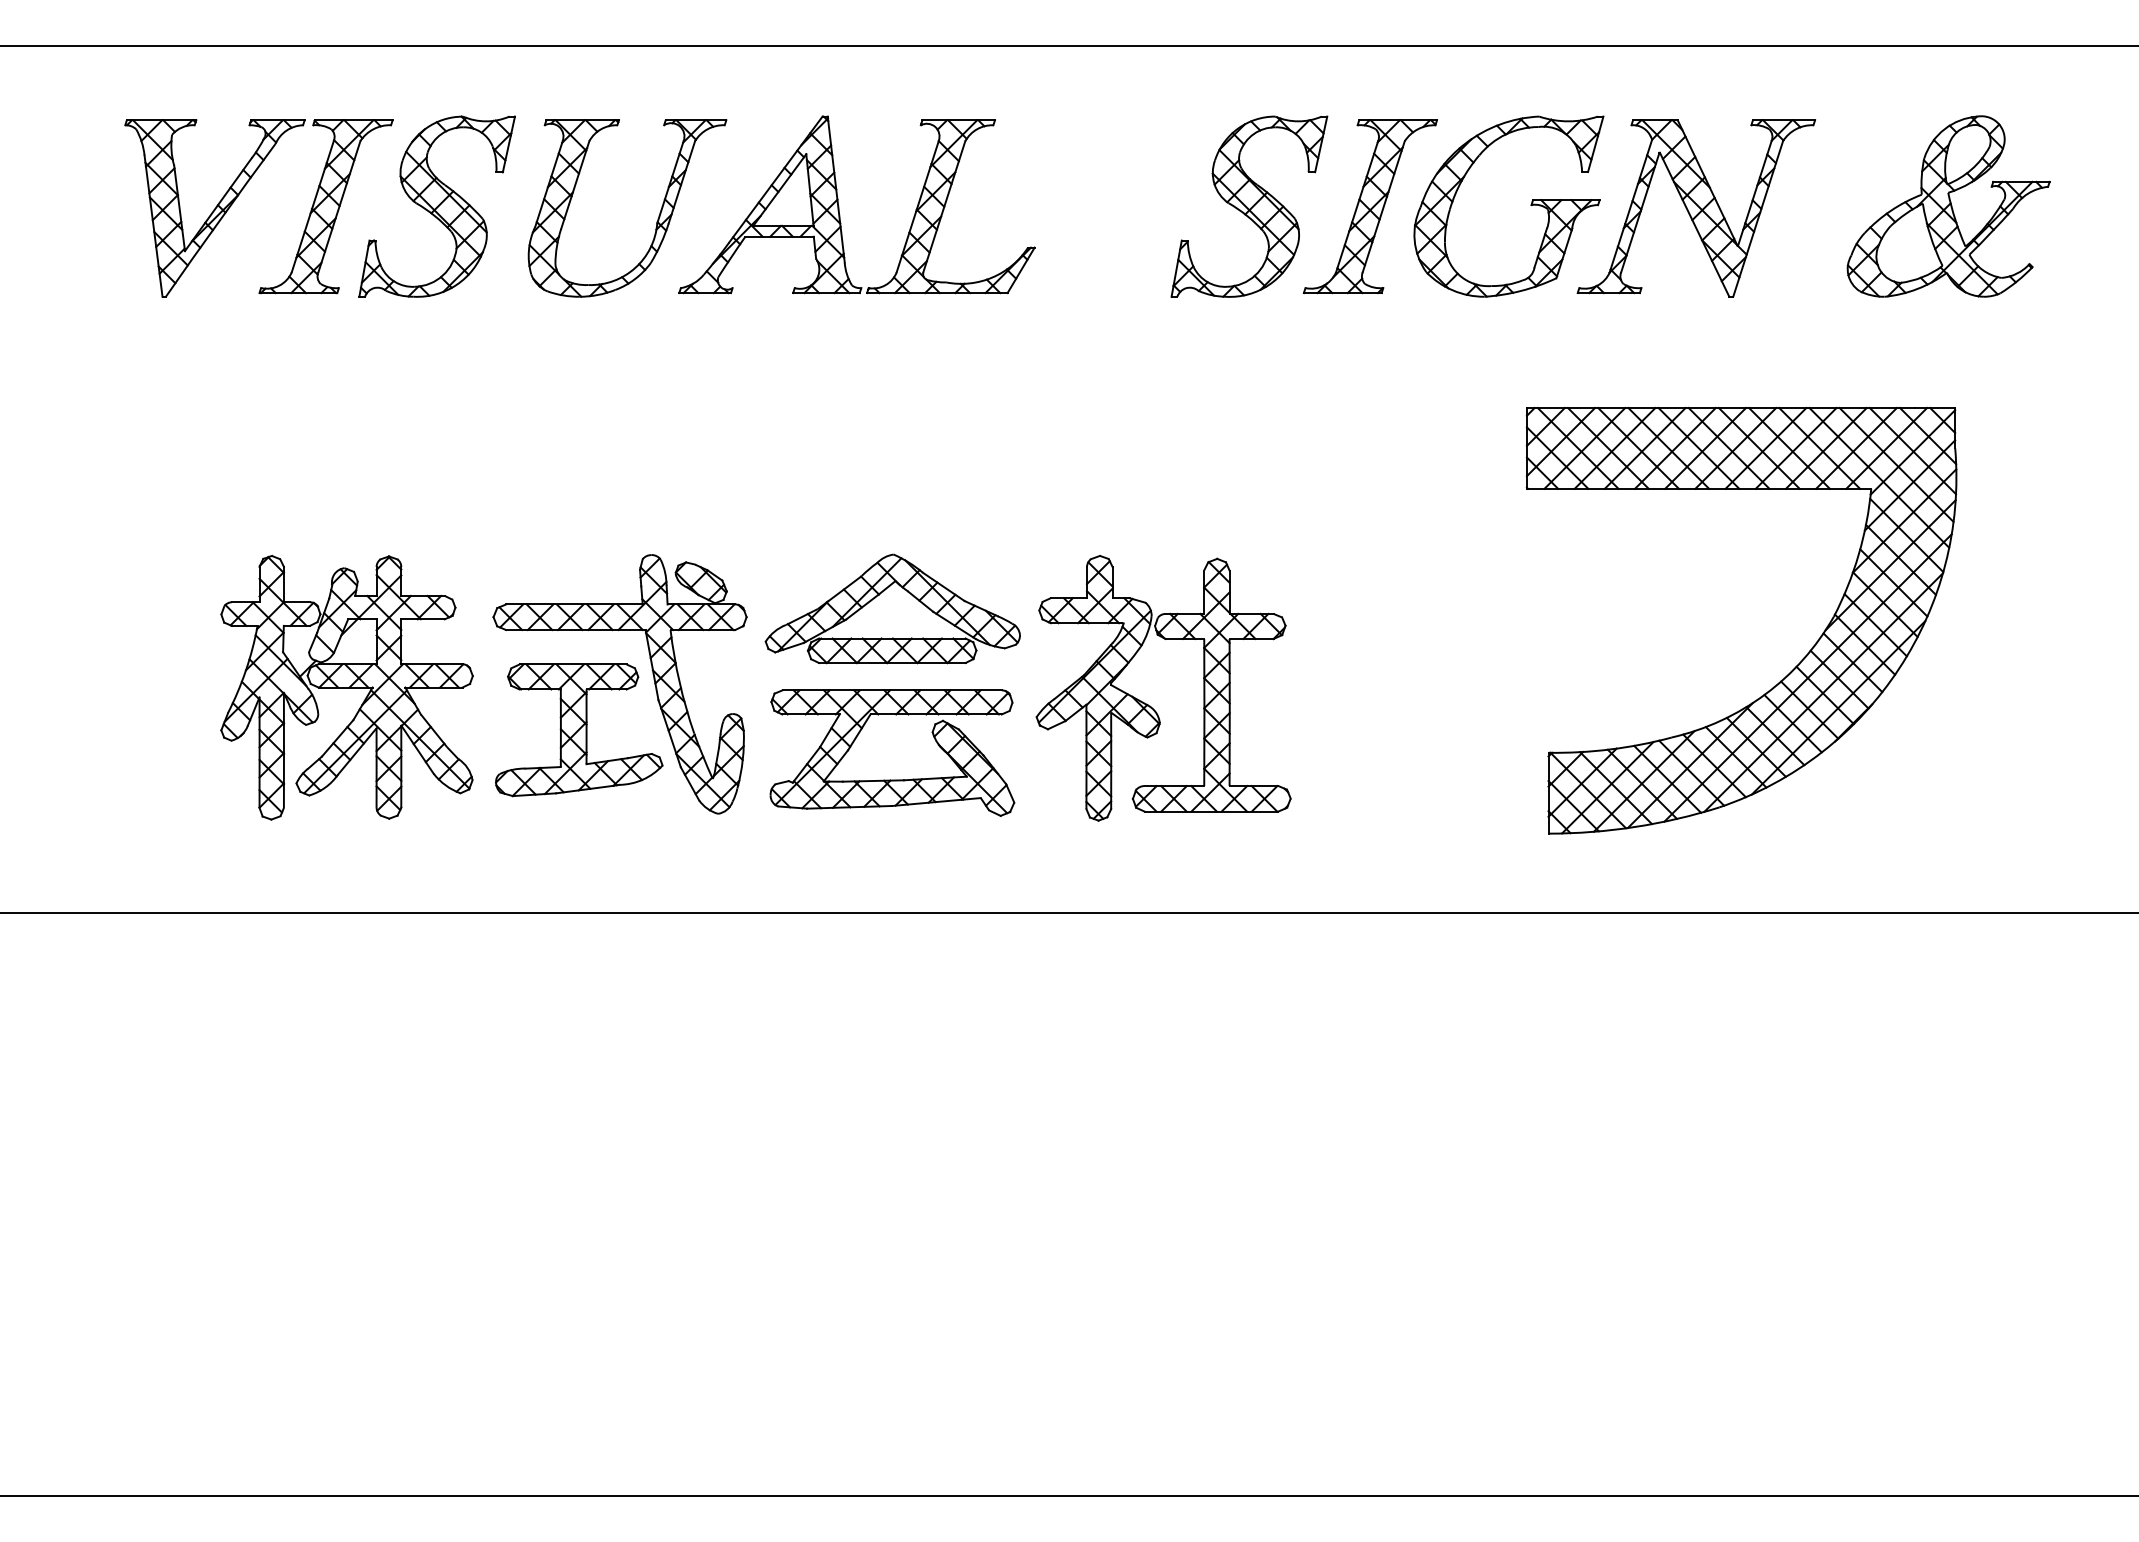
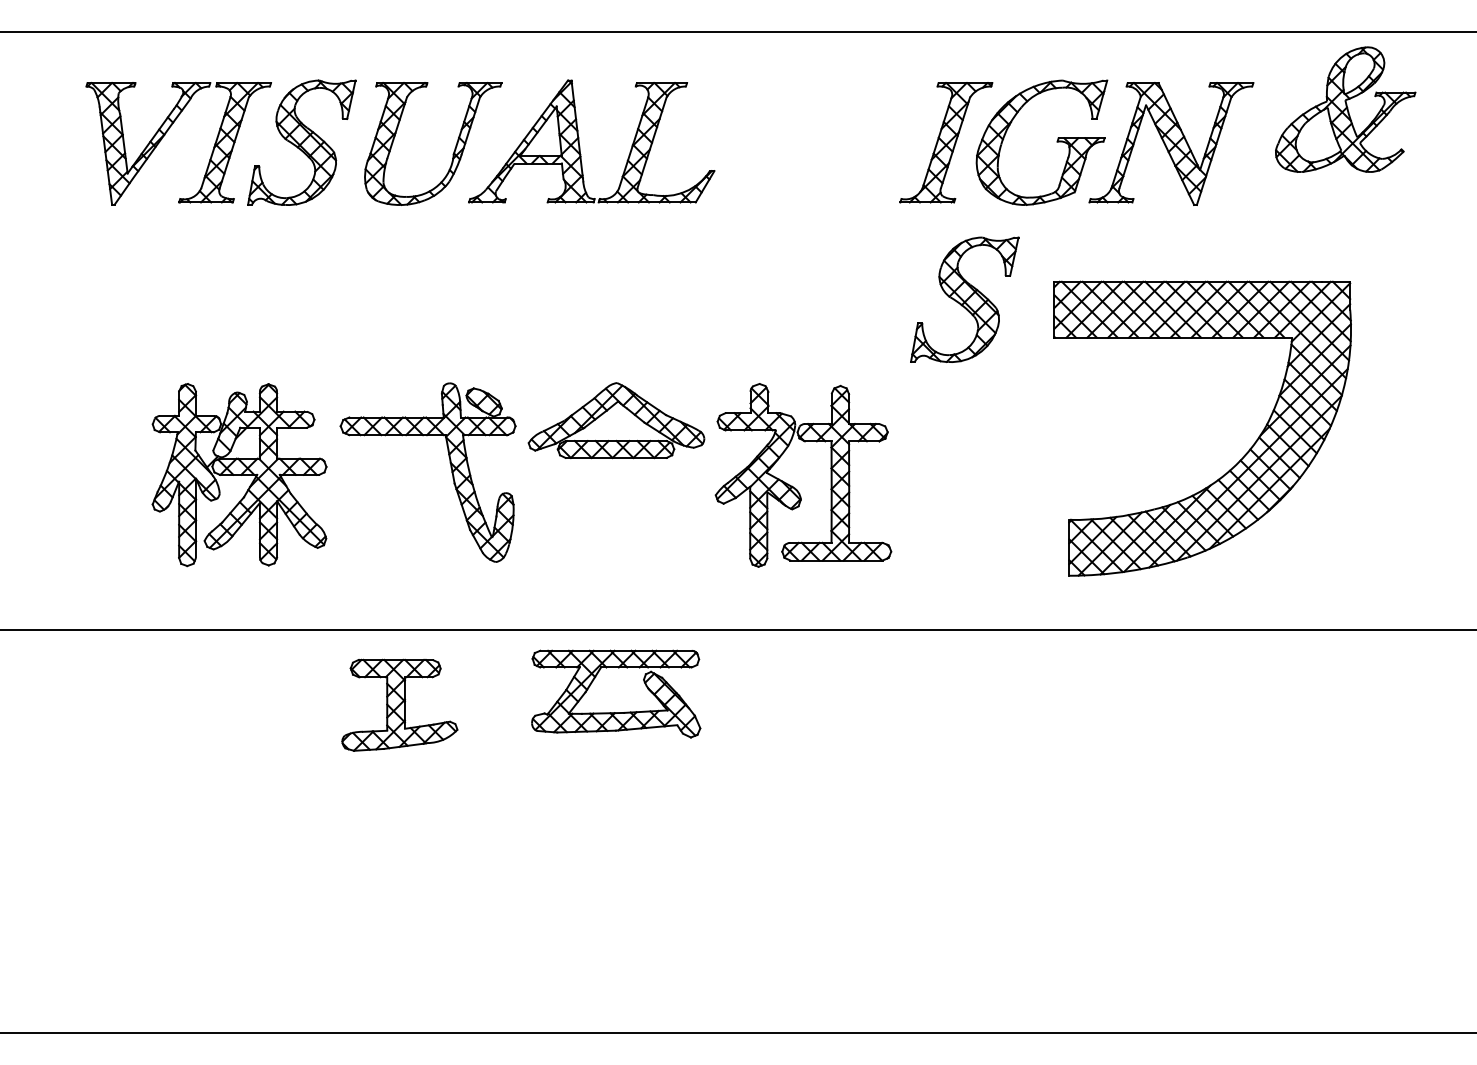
part: (1249, 206) -> (964, 299), moved
part: (1948, 206) -> (1345, 109), moved
part: (578, 729) -> (399, 704), moved
part: (892, 779) -> (616, 712), moved

